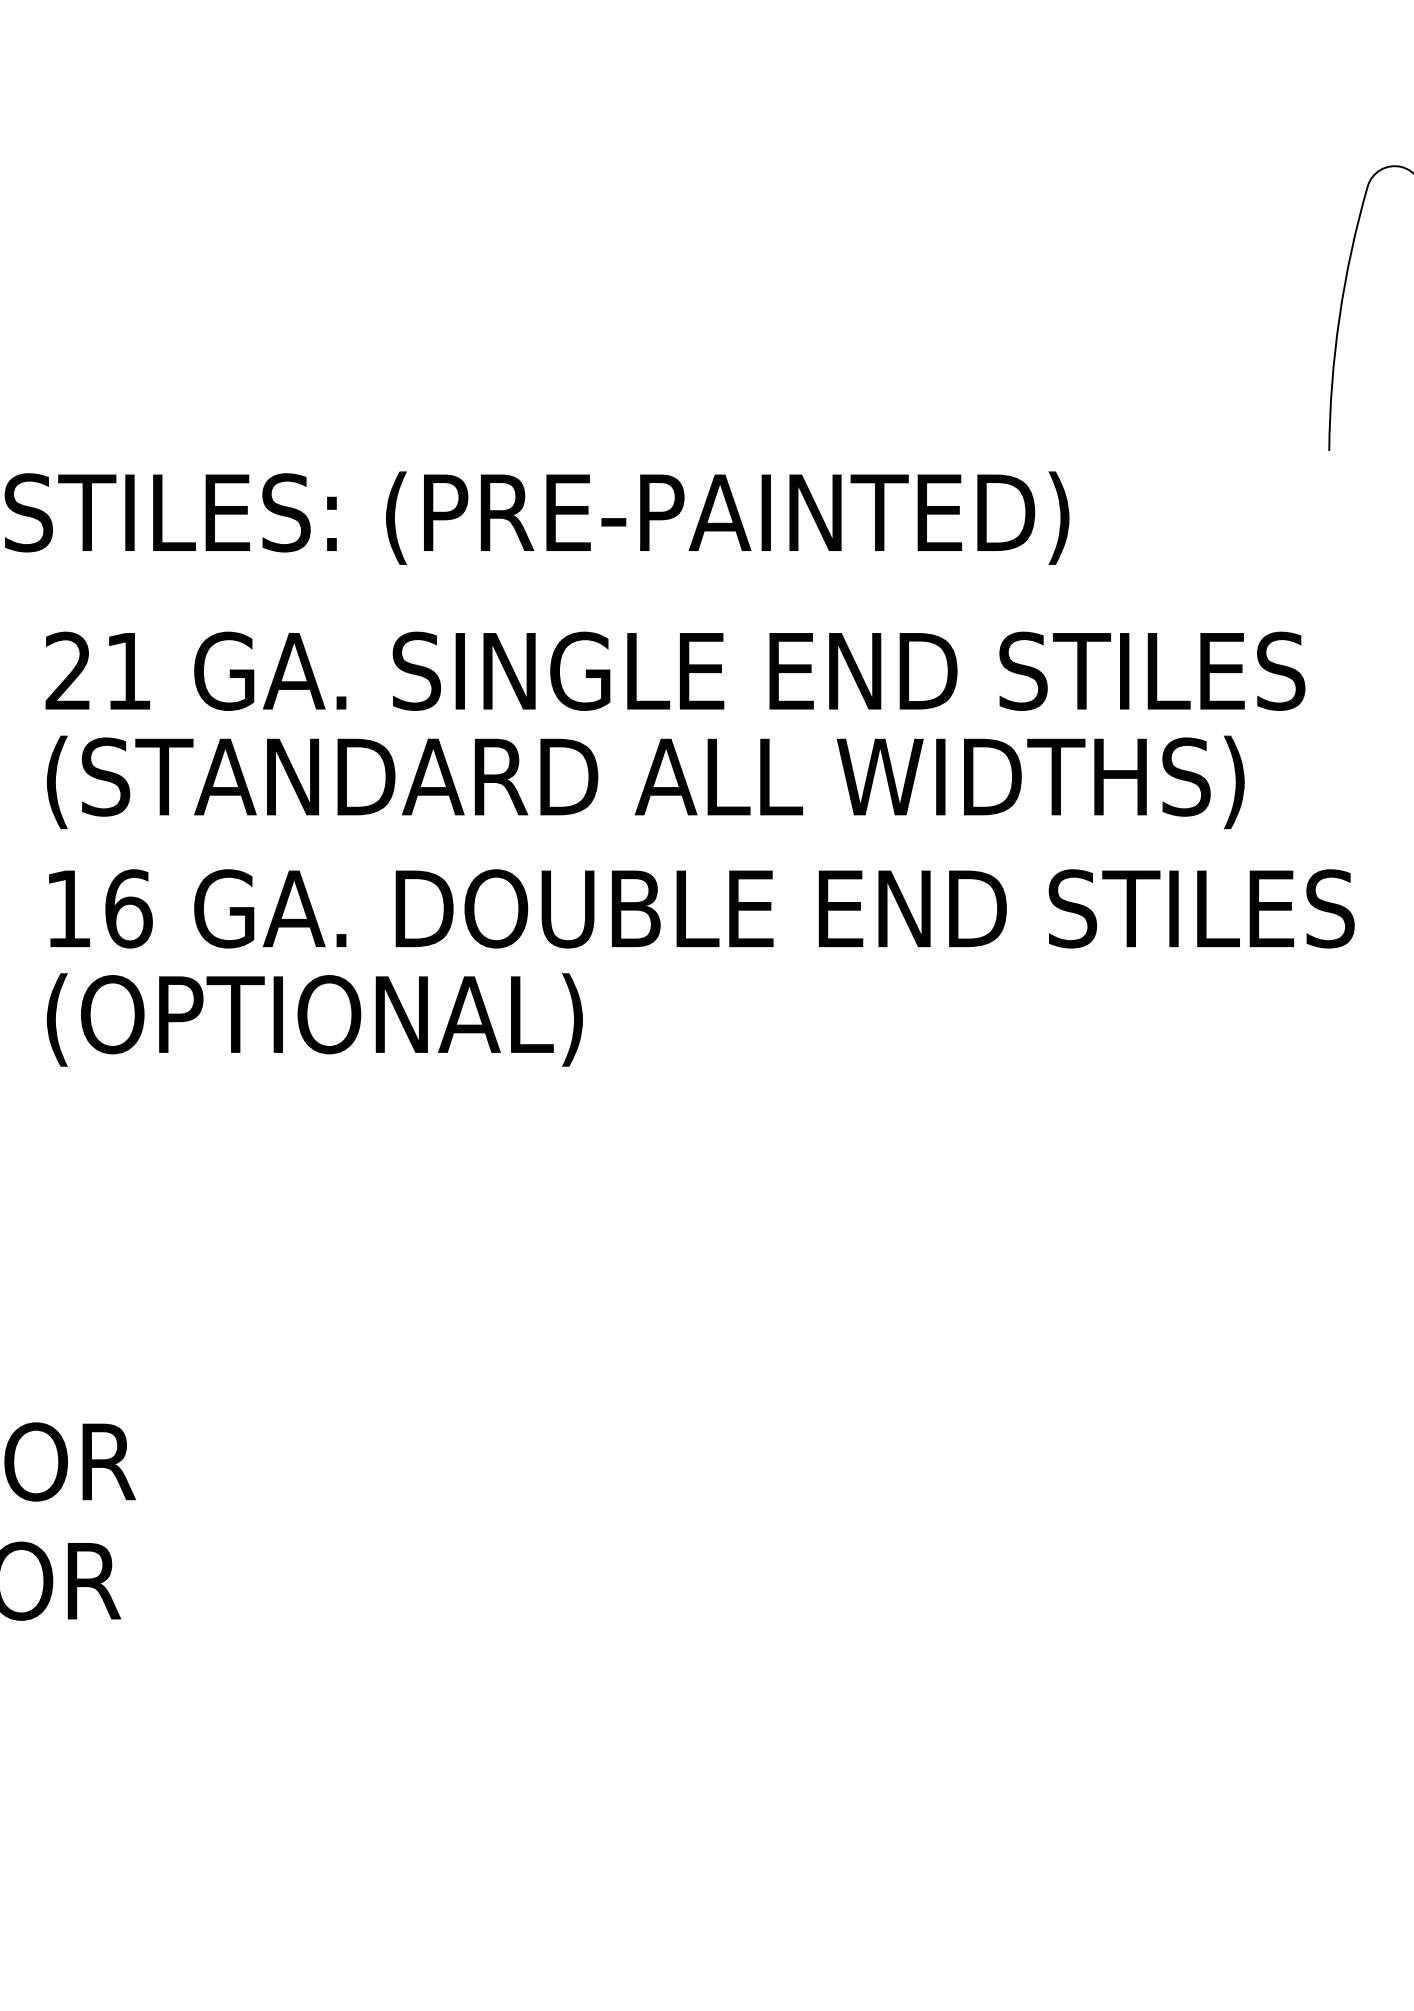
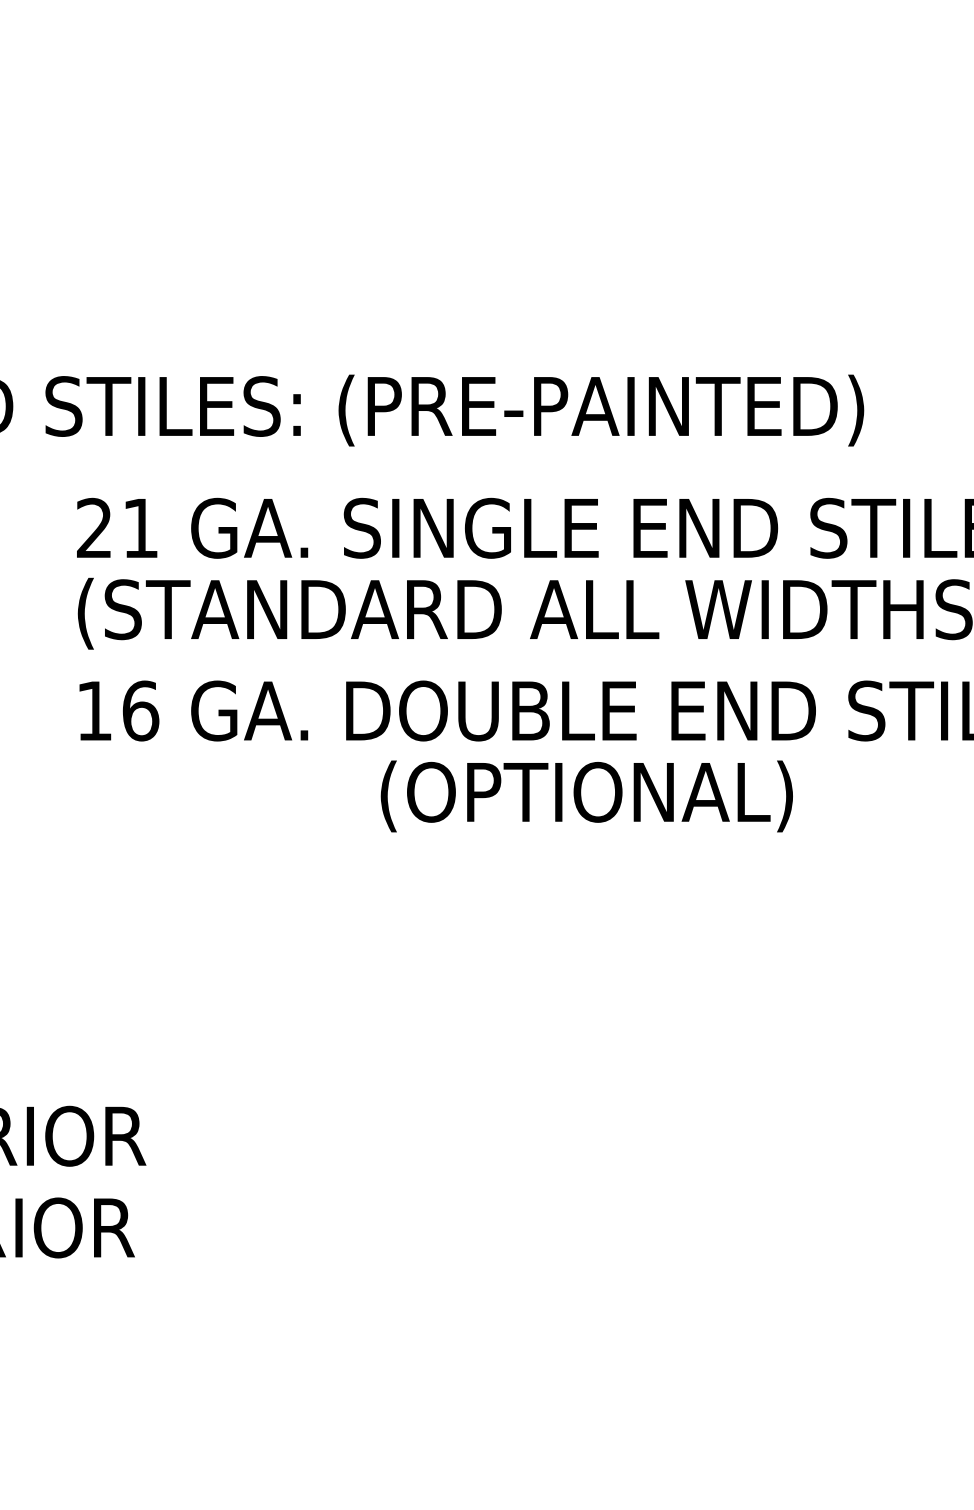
text: (314, 1019) -> (586, 796), moved

